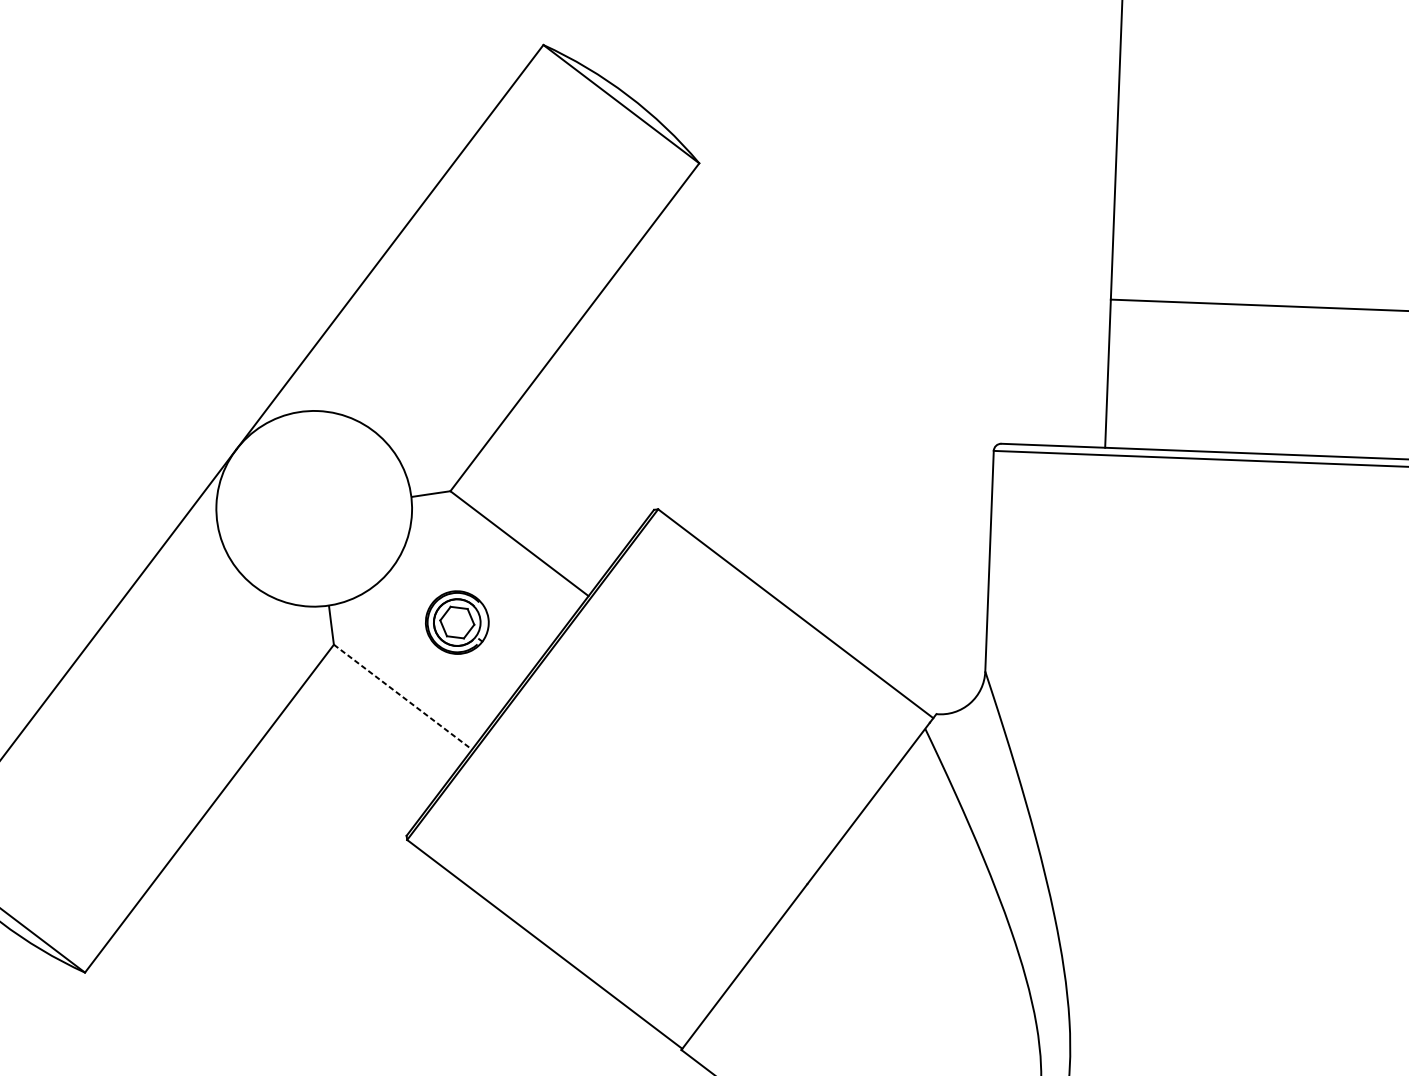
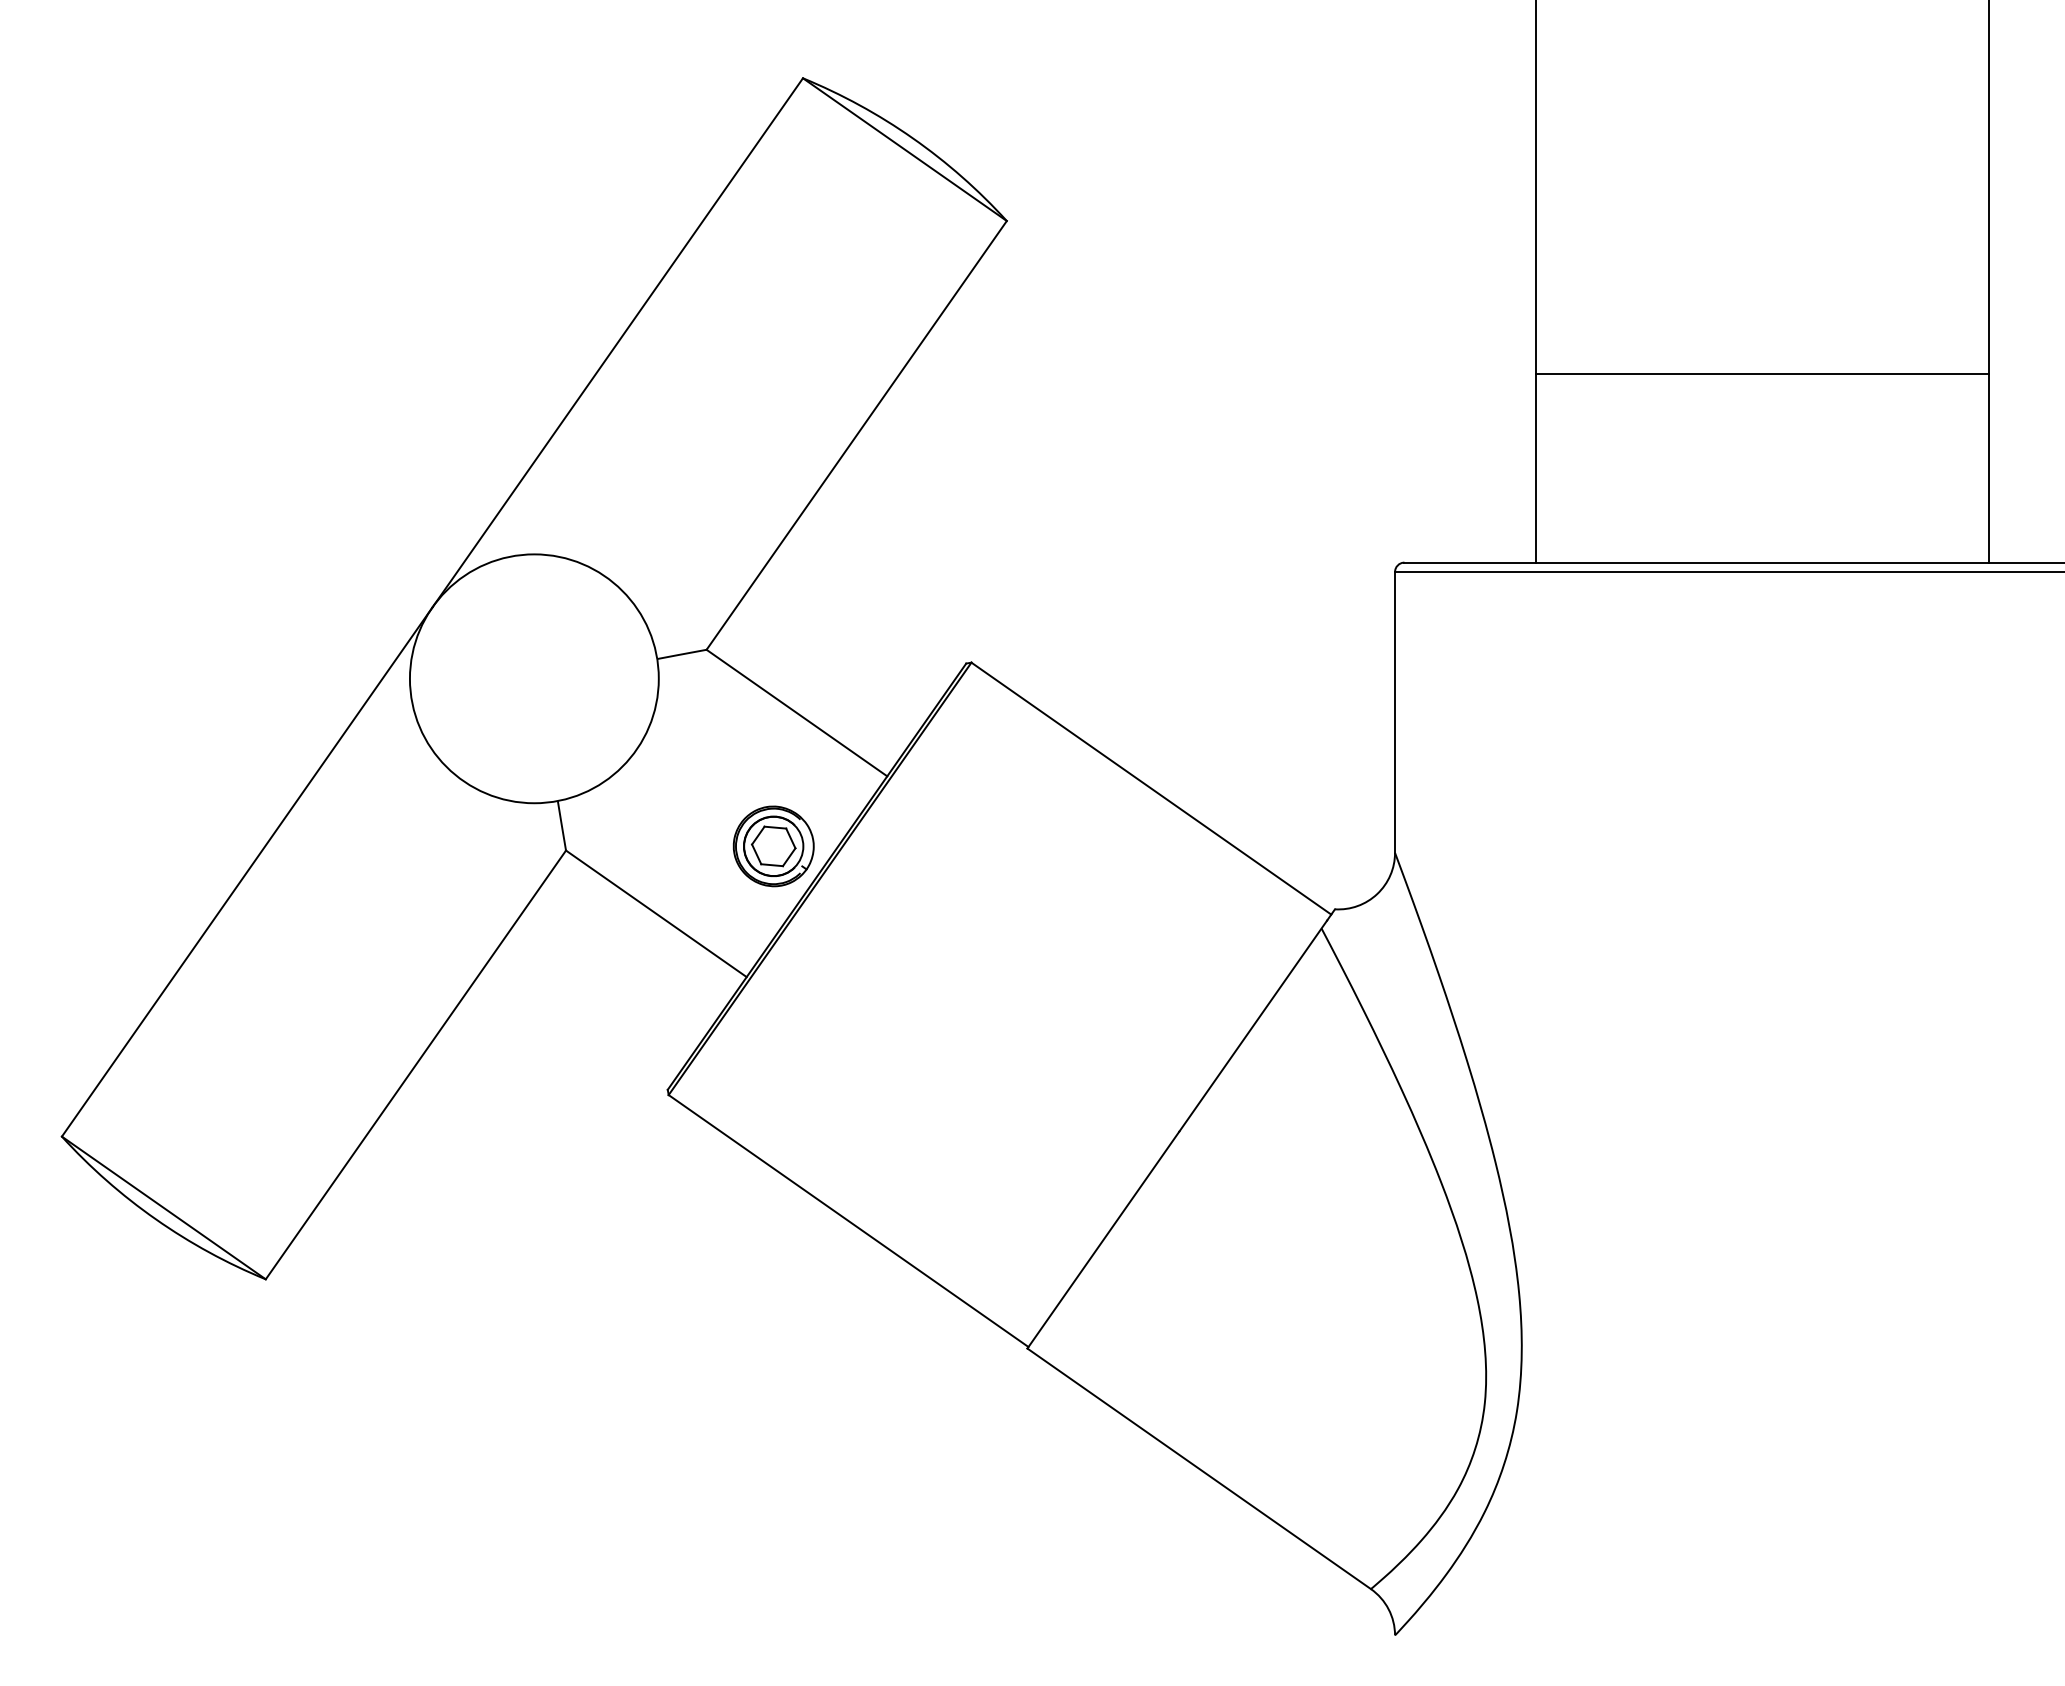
part: (457, 622) -> (773, 846), moved
line: (403, 697) -> (656, 914), dashed -> solid

